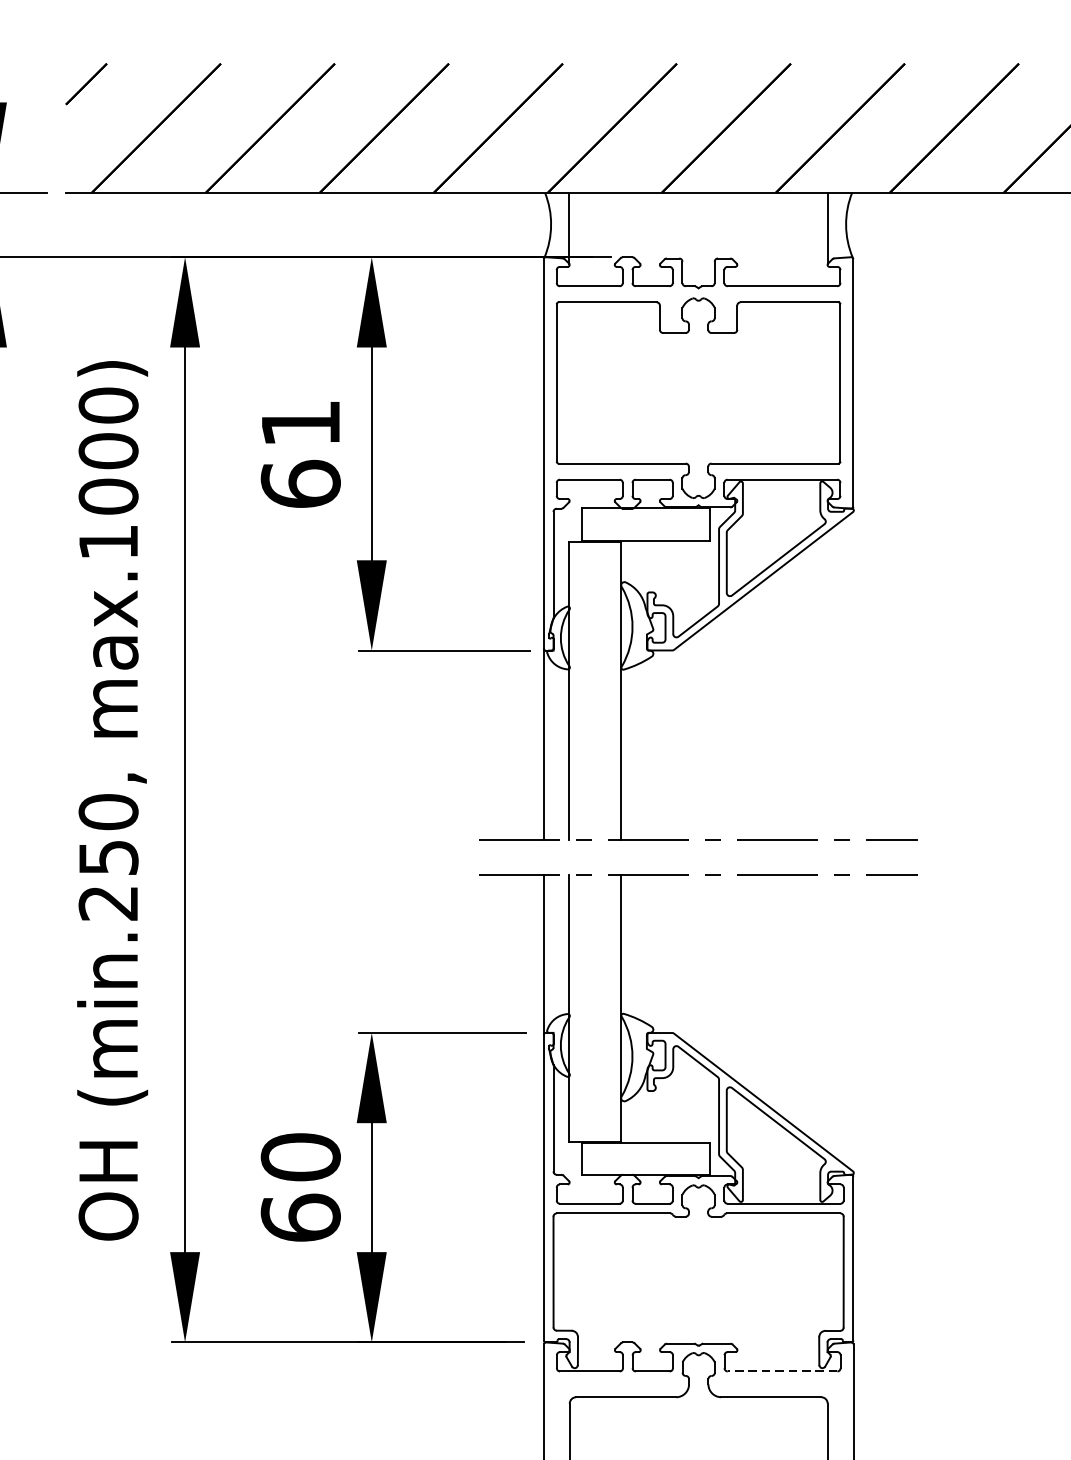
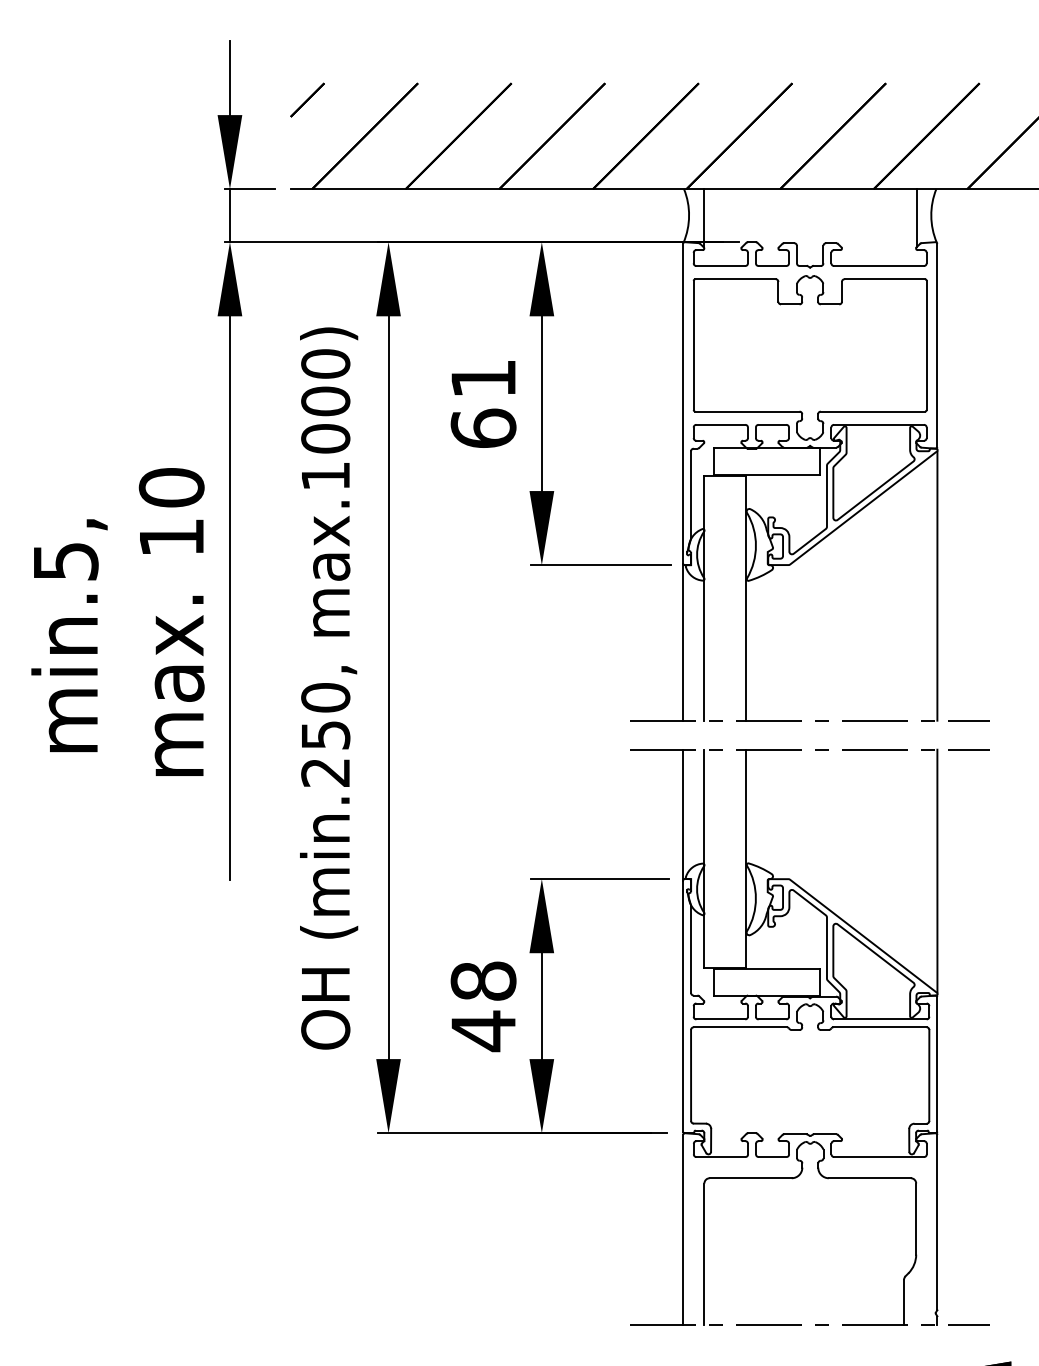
line: (853, 675) -> (937, 585), added
line: (853, 1022) -> (937, 870), added
text: (300, 1188) -> (483, 1006), 60 -> 48
line: (781, 1371) -> (878, 1157), dashed -> solid

